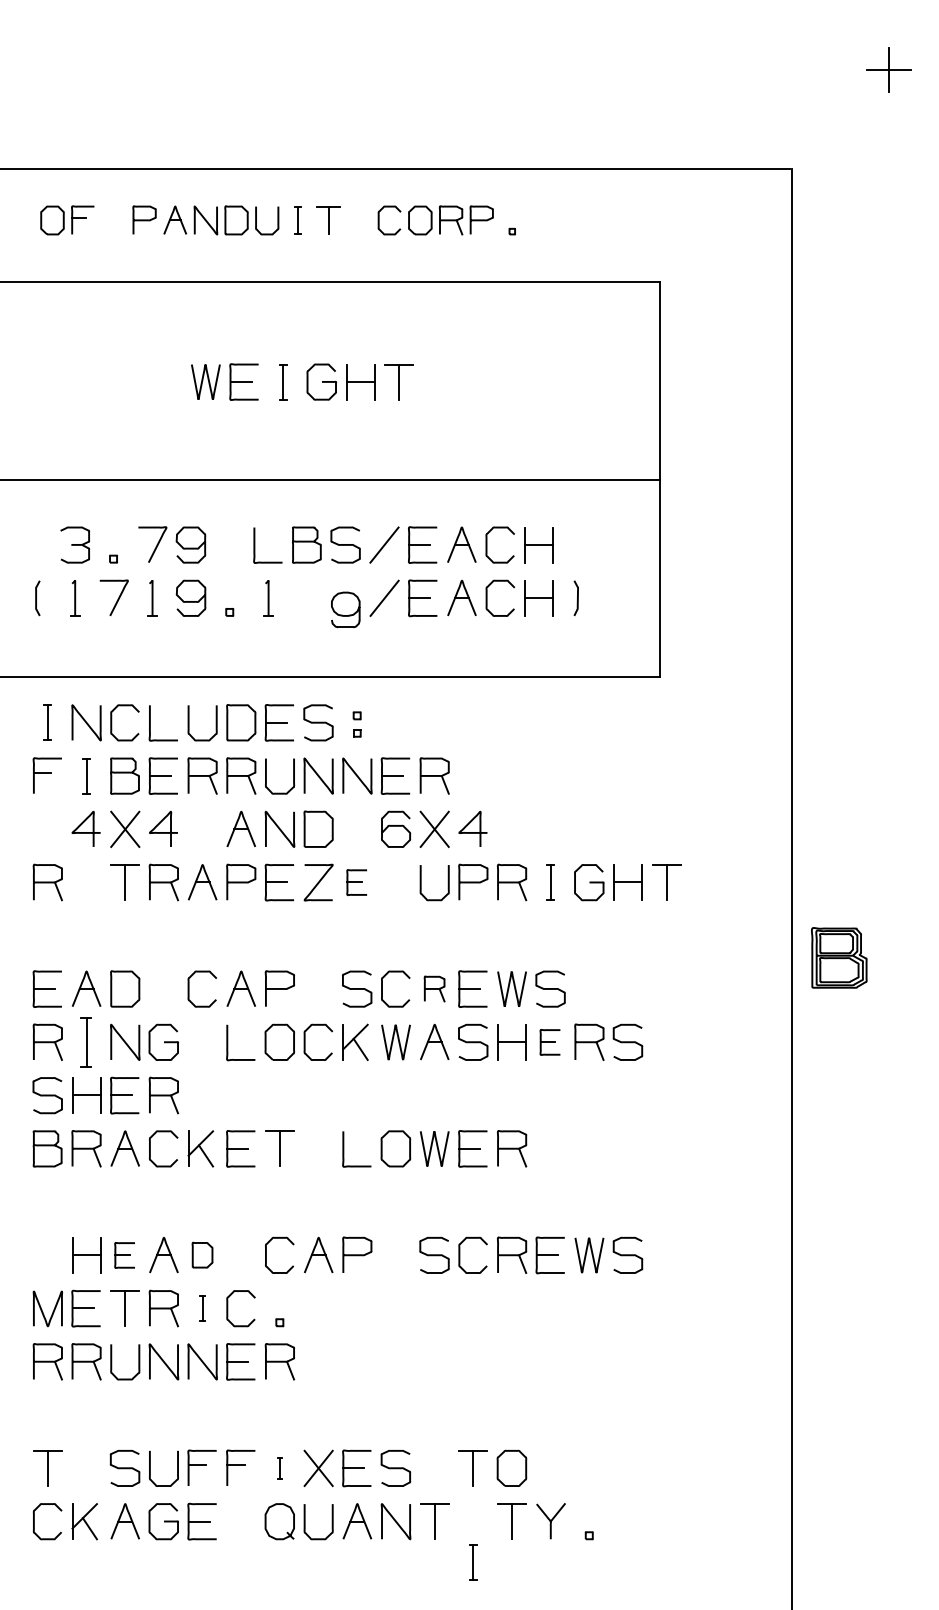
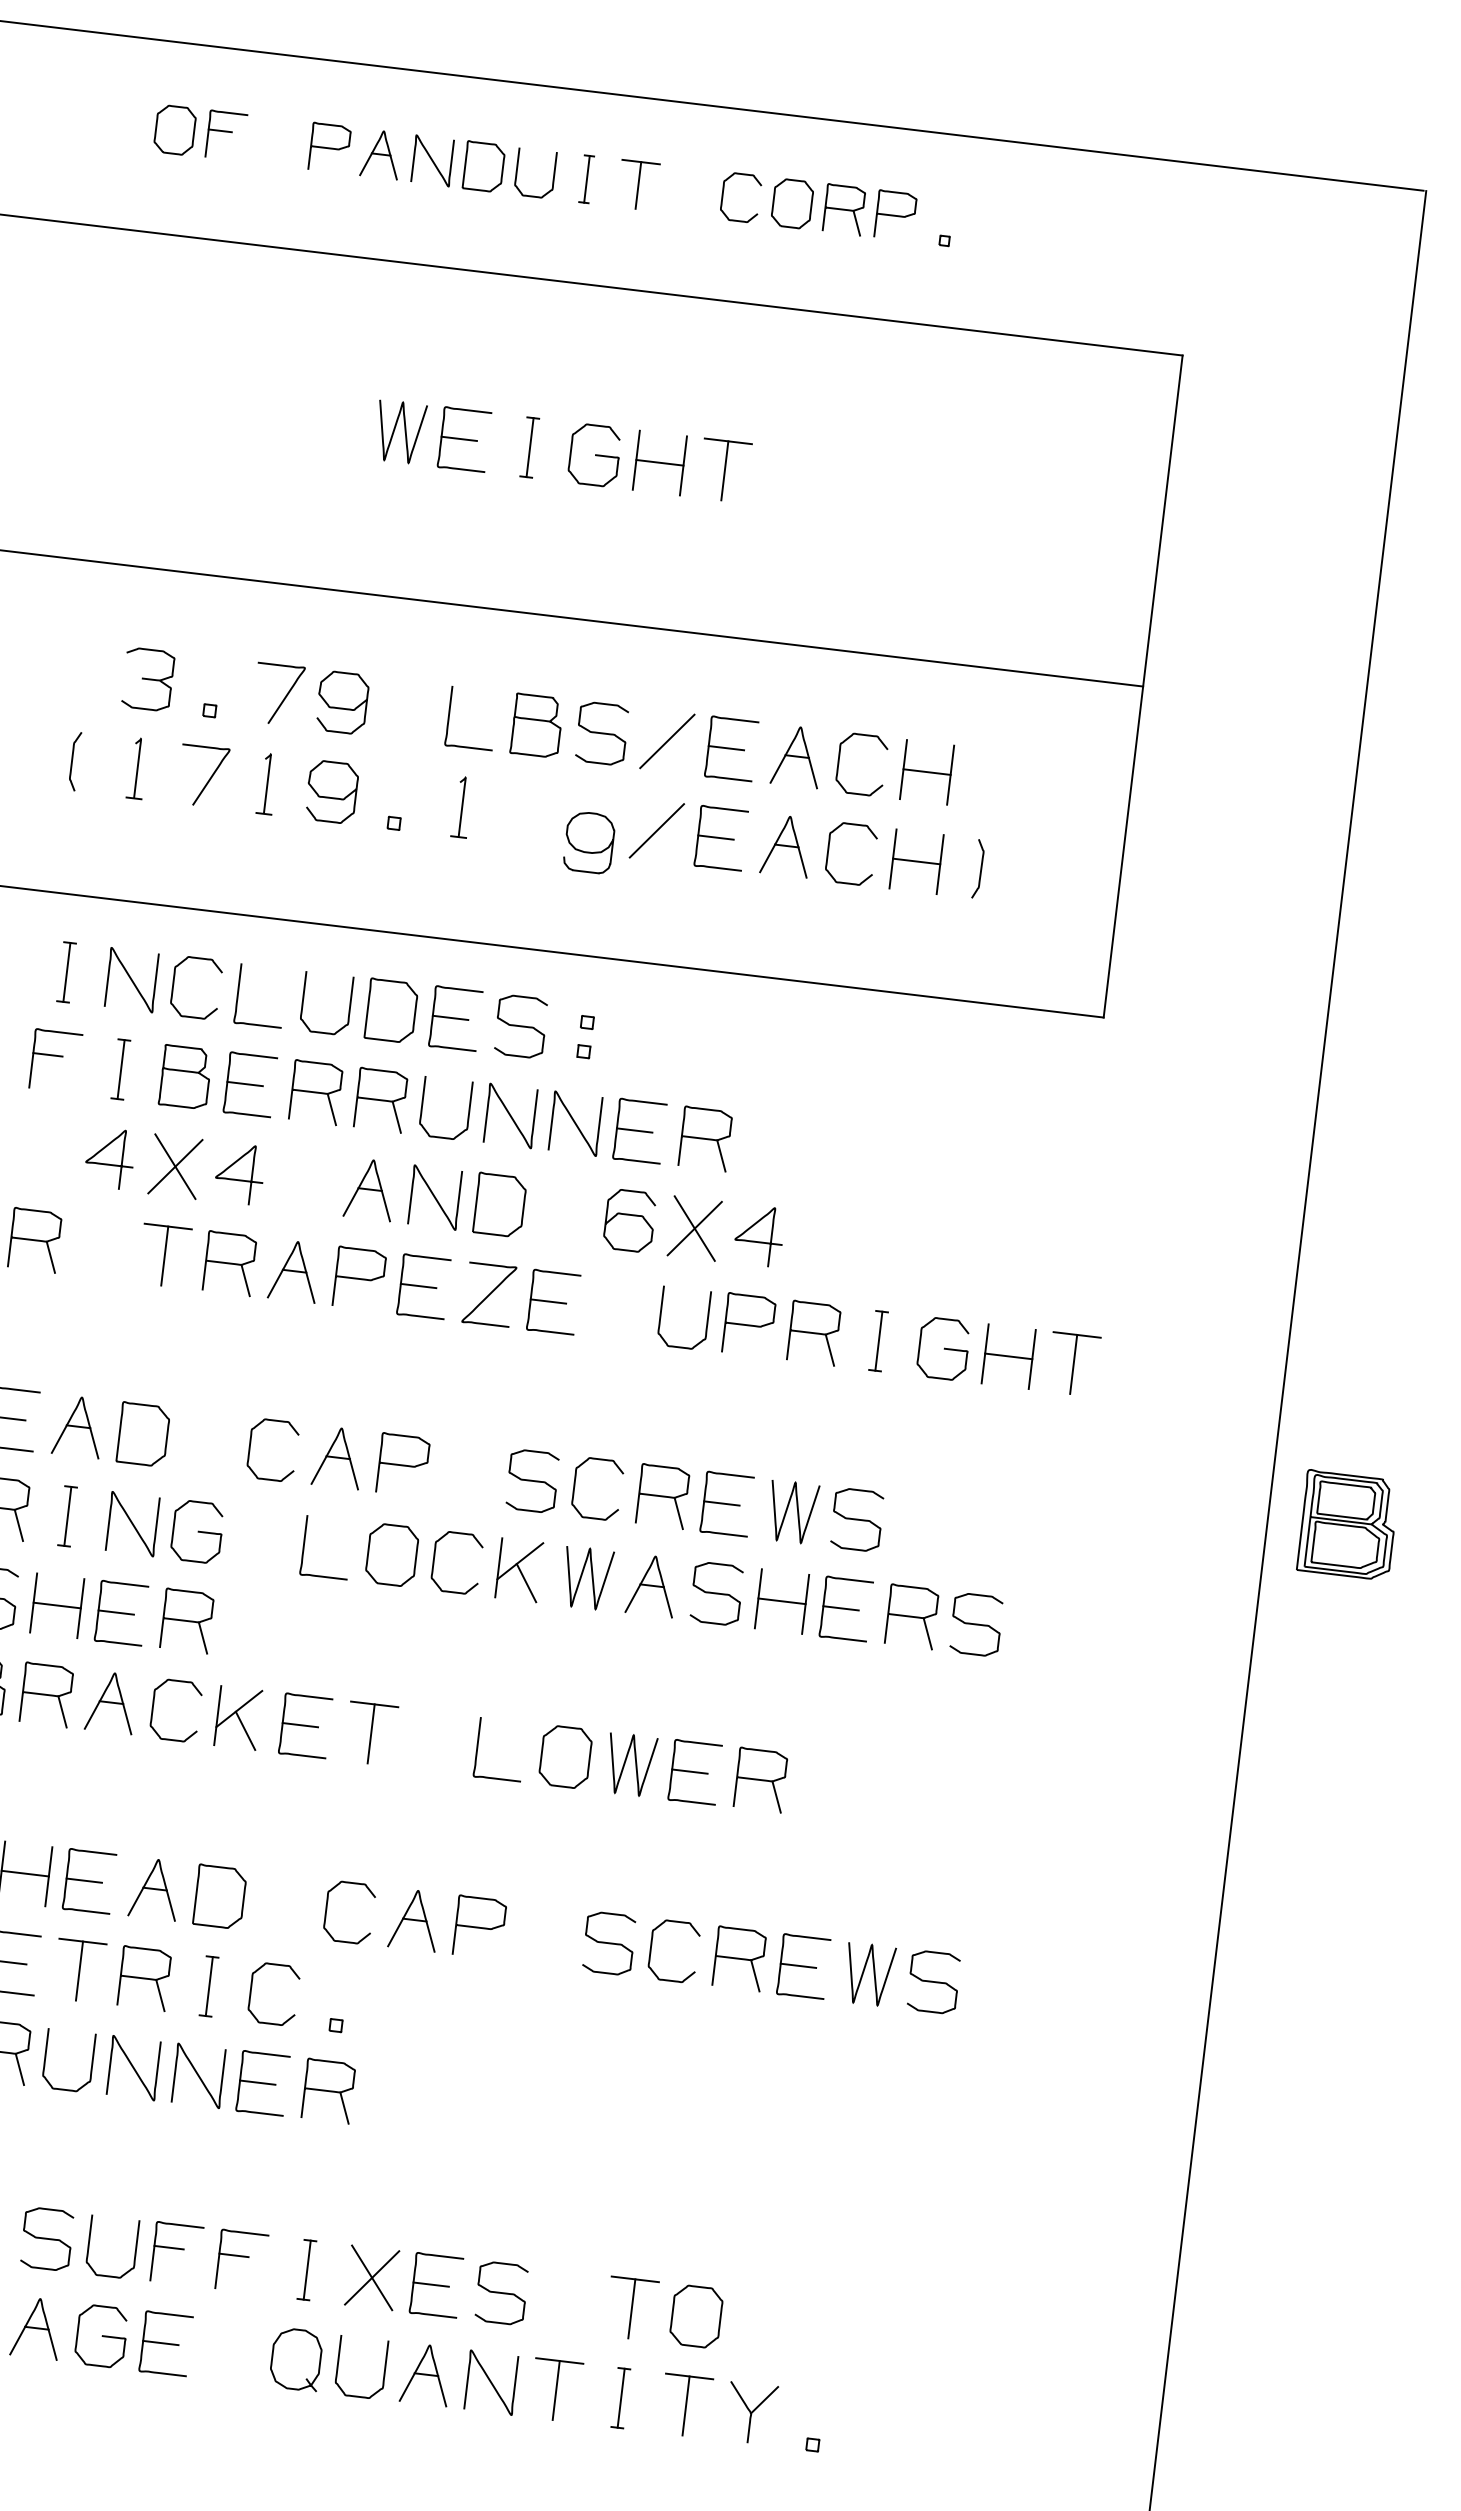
part: (356, 882) -> (552, 1302), size x1.43
part: (434, 988) -> (662, 1495), size x1.43
part: (86, 1042) -> (67, 1516), size x0.71
part: (549, 1042) -> (844, 1609), size x1.43
part: (202, 1254) -> (219, 1895), size x1.43
part: (124, 1255) -> (88, 1881), size x1.43
part: (202, 1308) -> (209, 1986), size x1.43
part: (279, 1468) -> (306, 2270), size x1.67
part: (473, 1562) -> (621, 2397), moved

